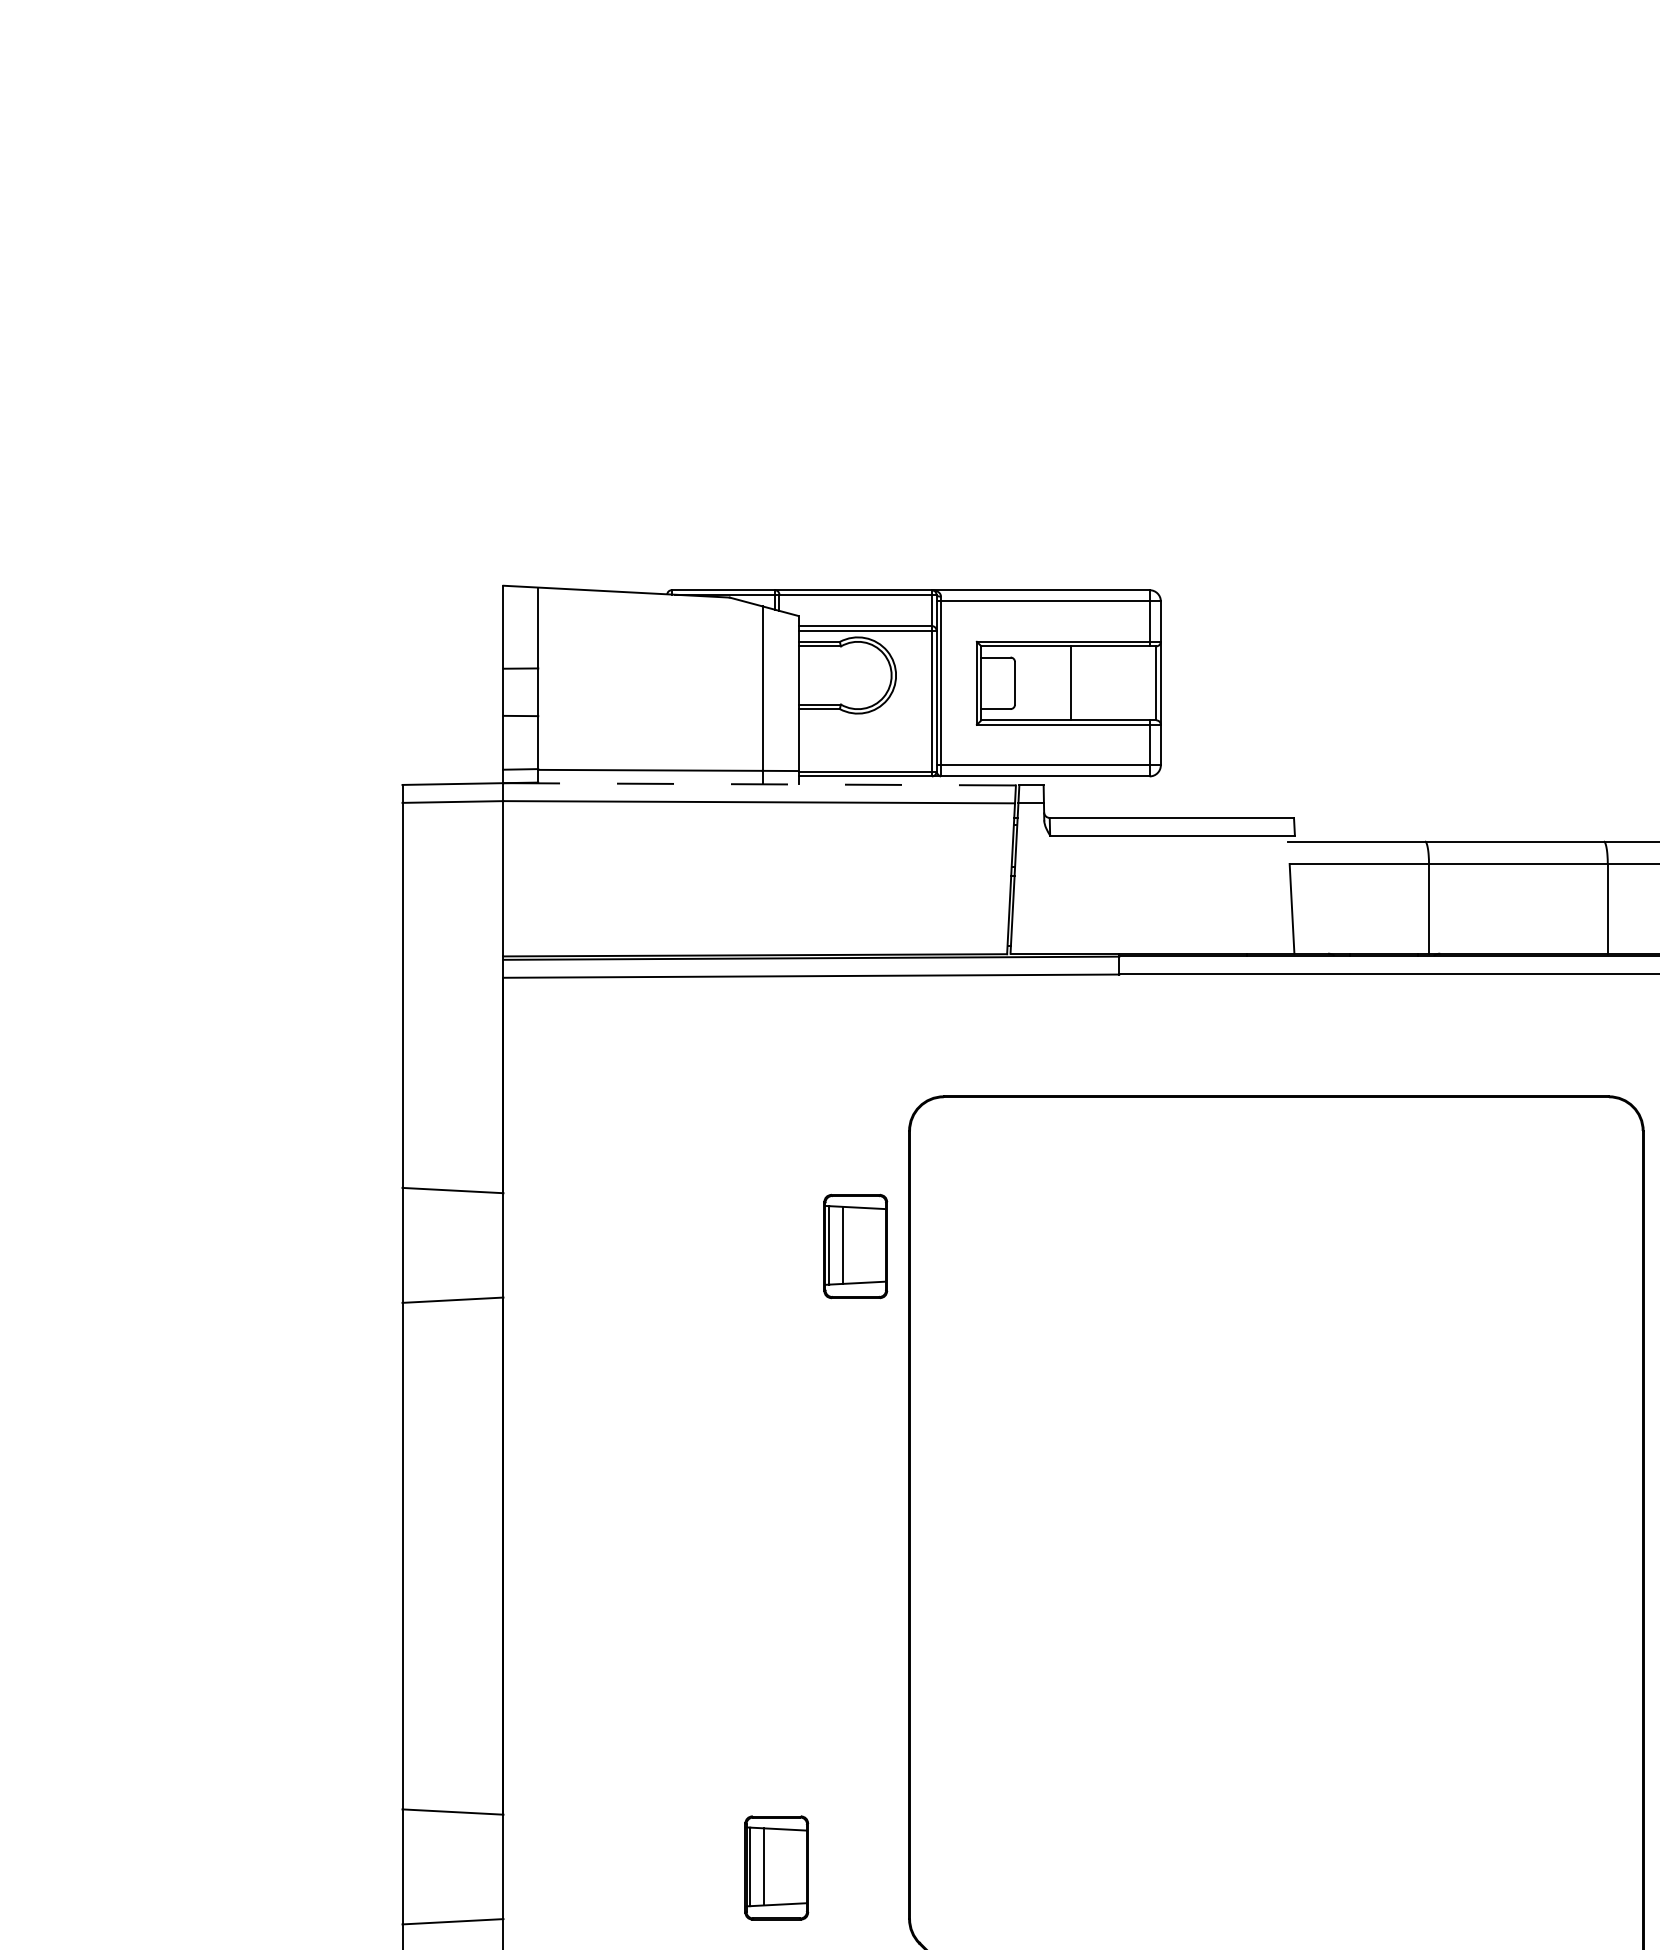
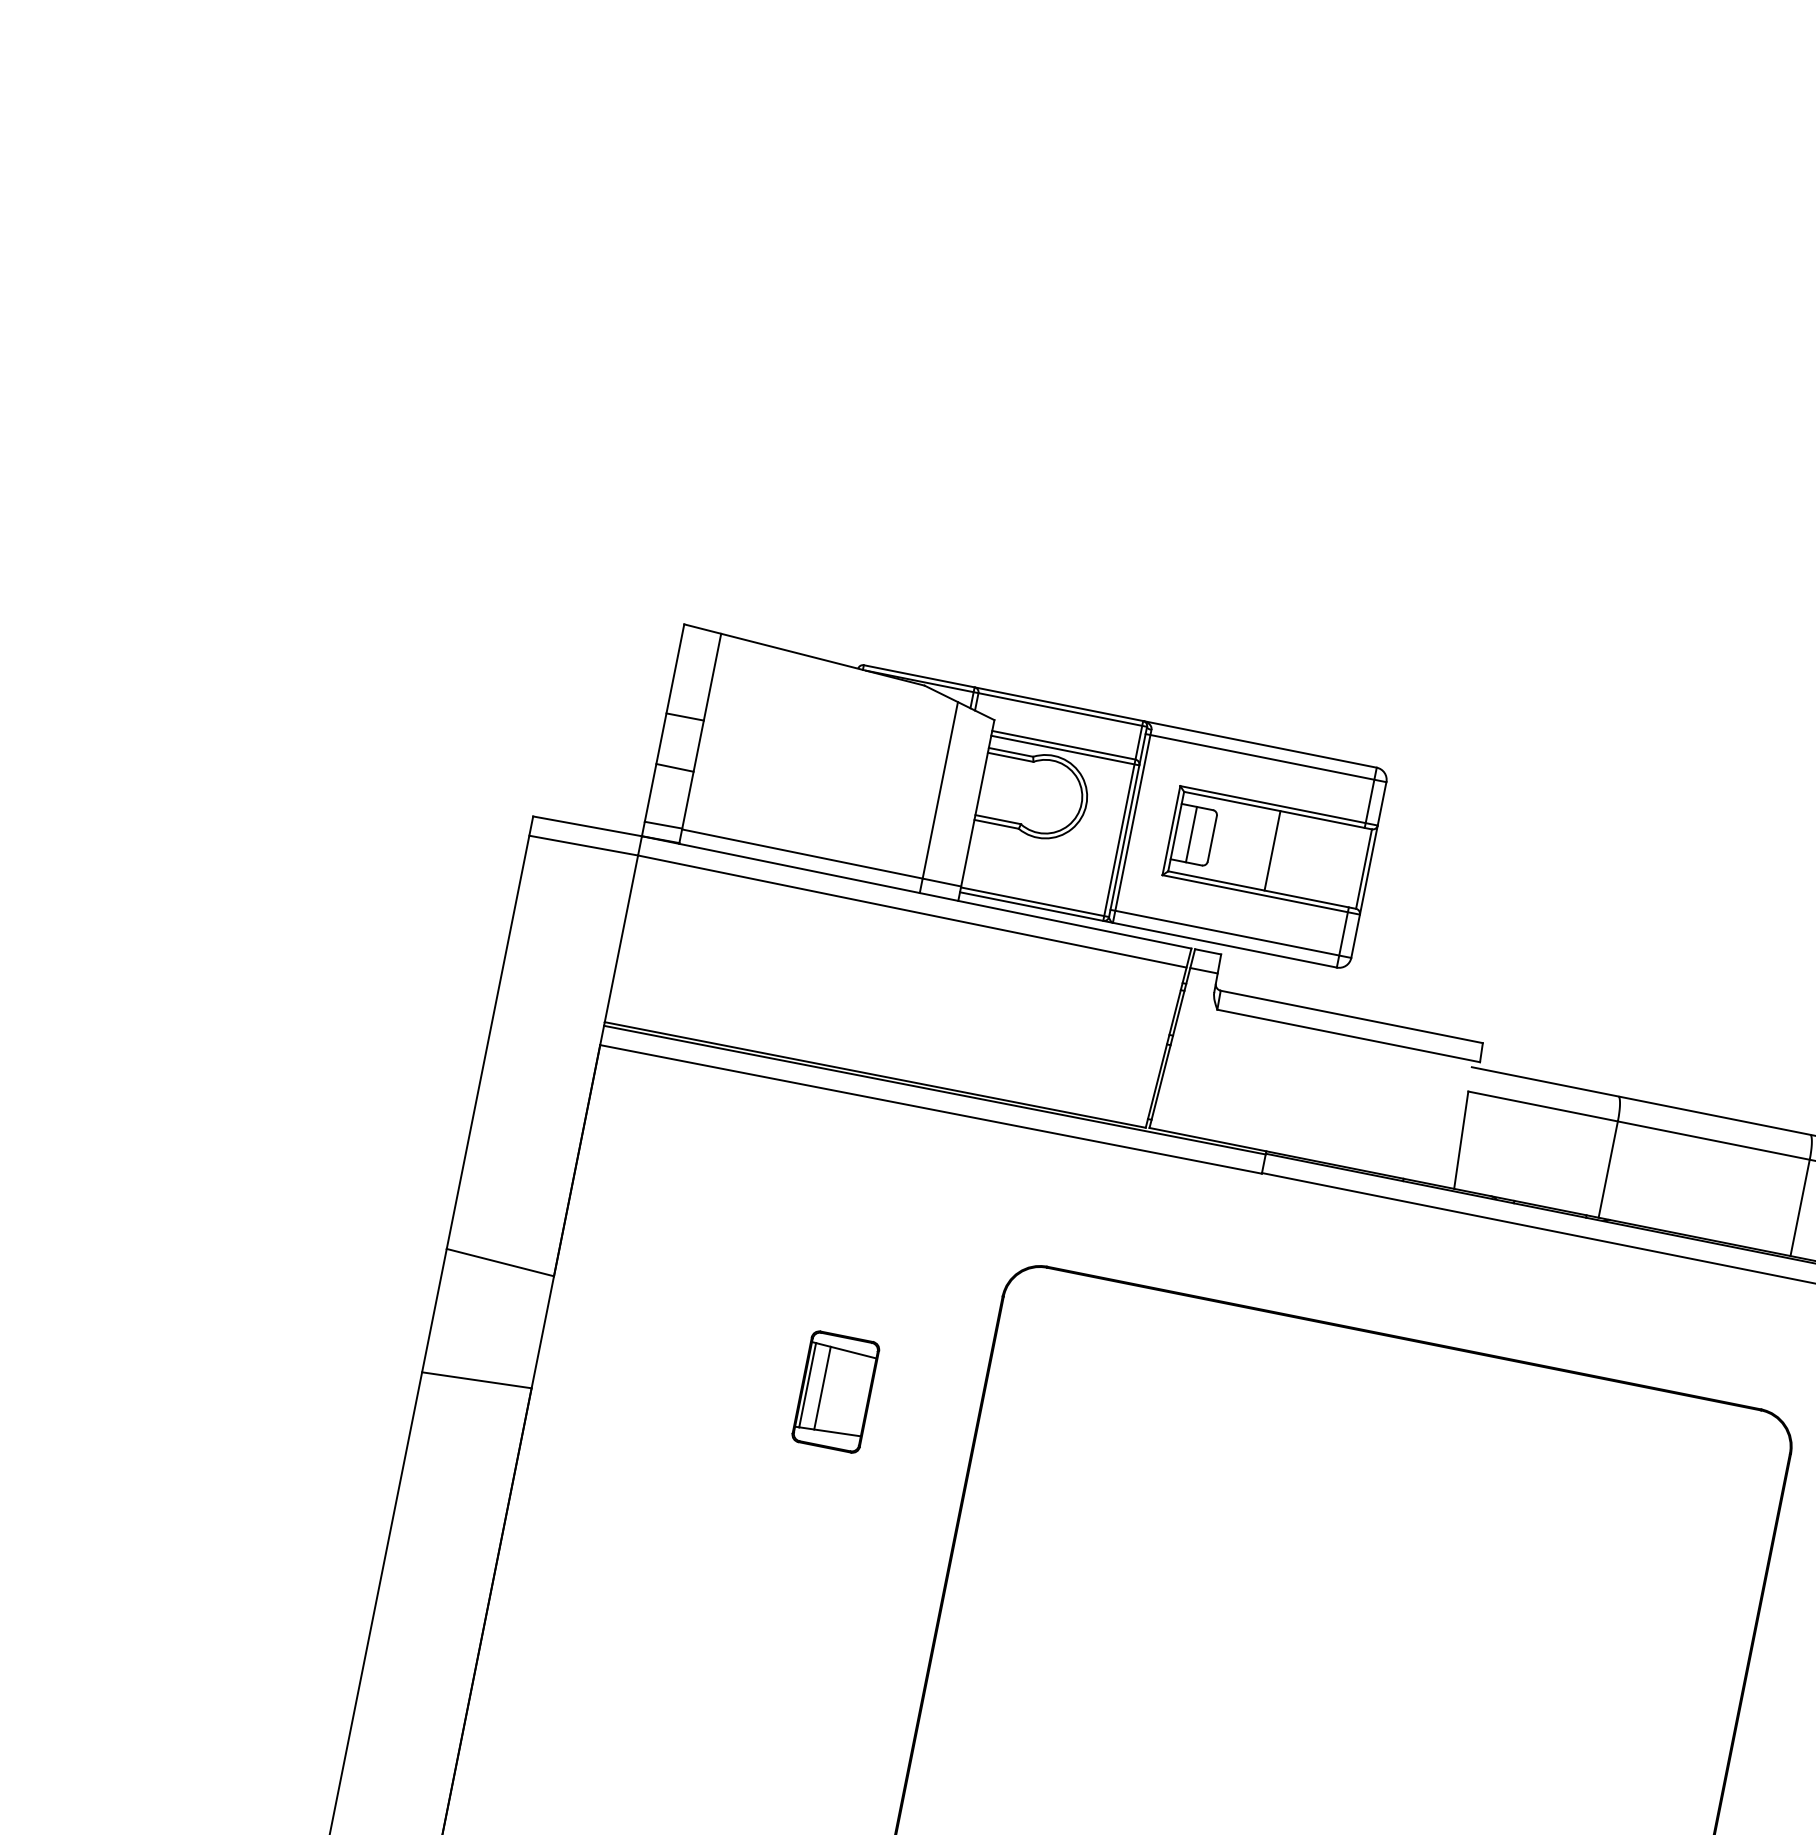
line: (995, 683) -> (1191, 834), added
line: (759, 784) -> (916, 892), dashed -> solid
part: (855, 1246) -> (835, 1392), moved

